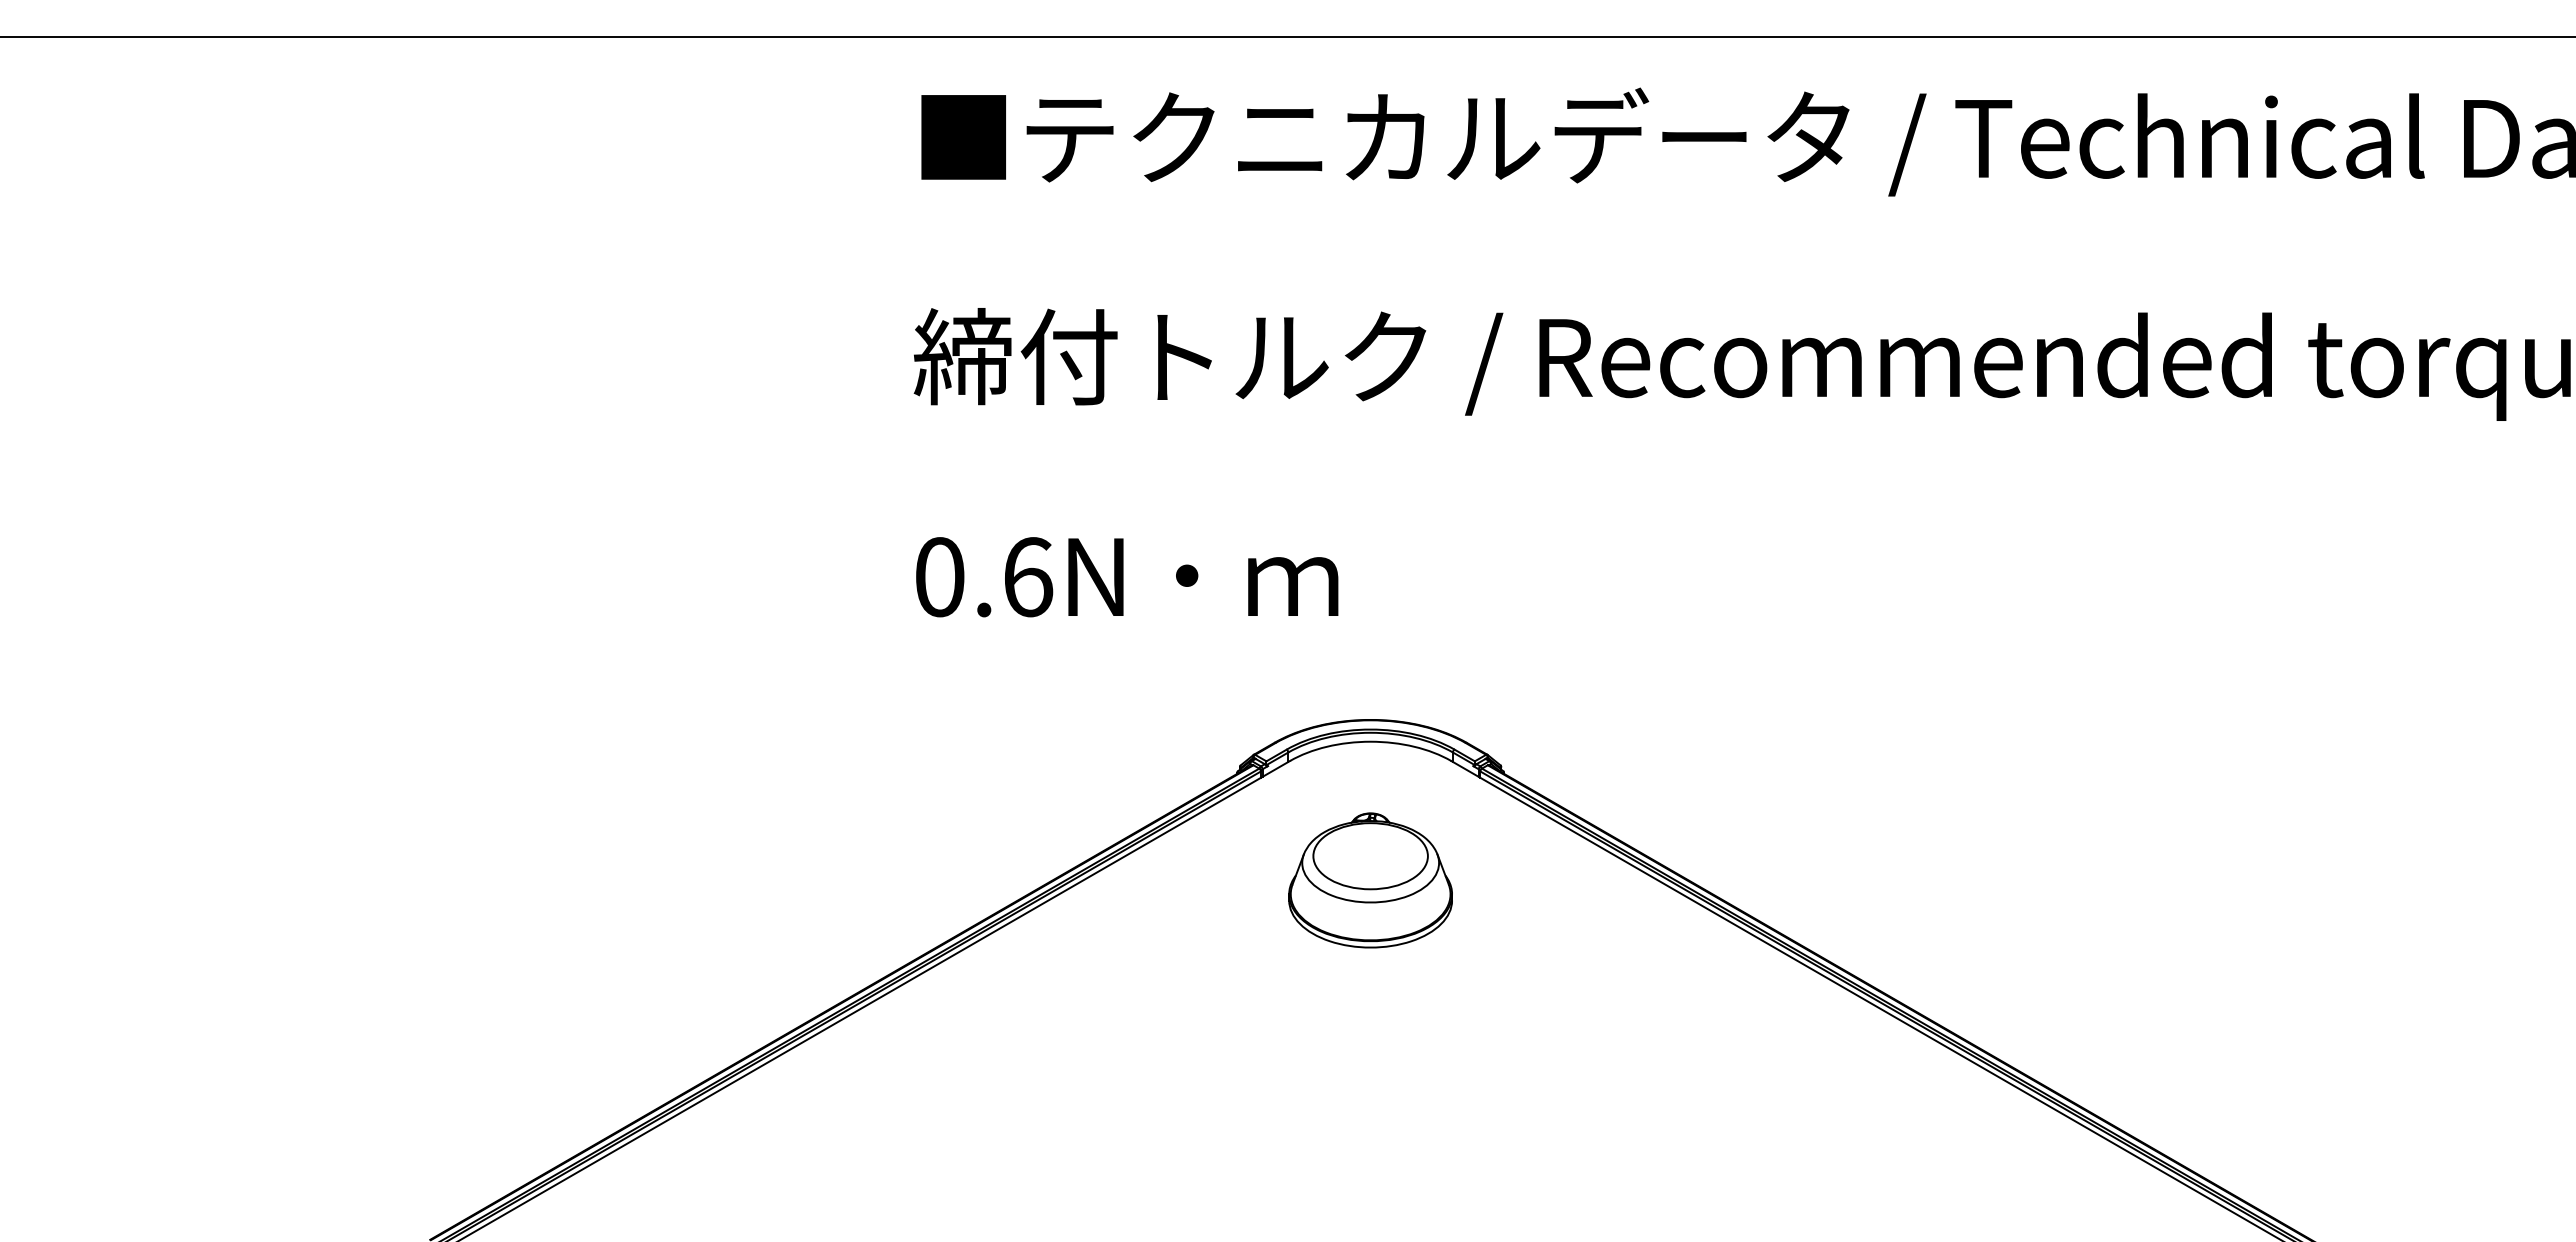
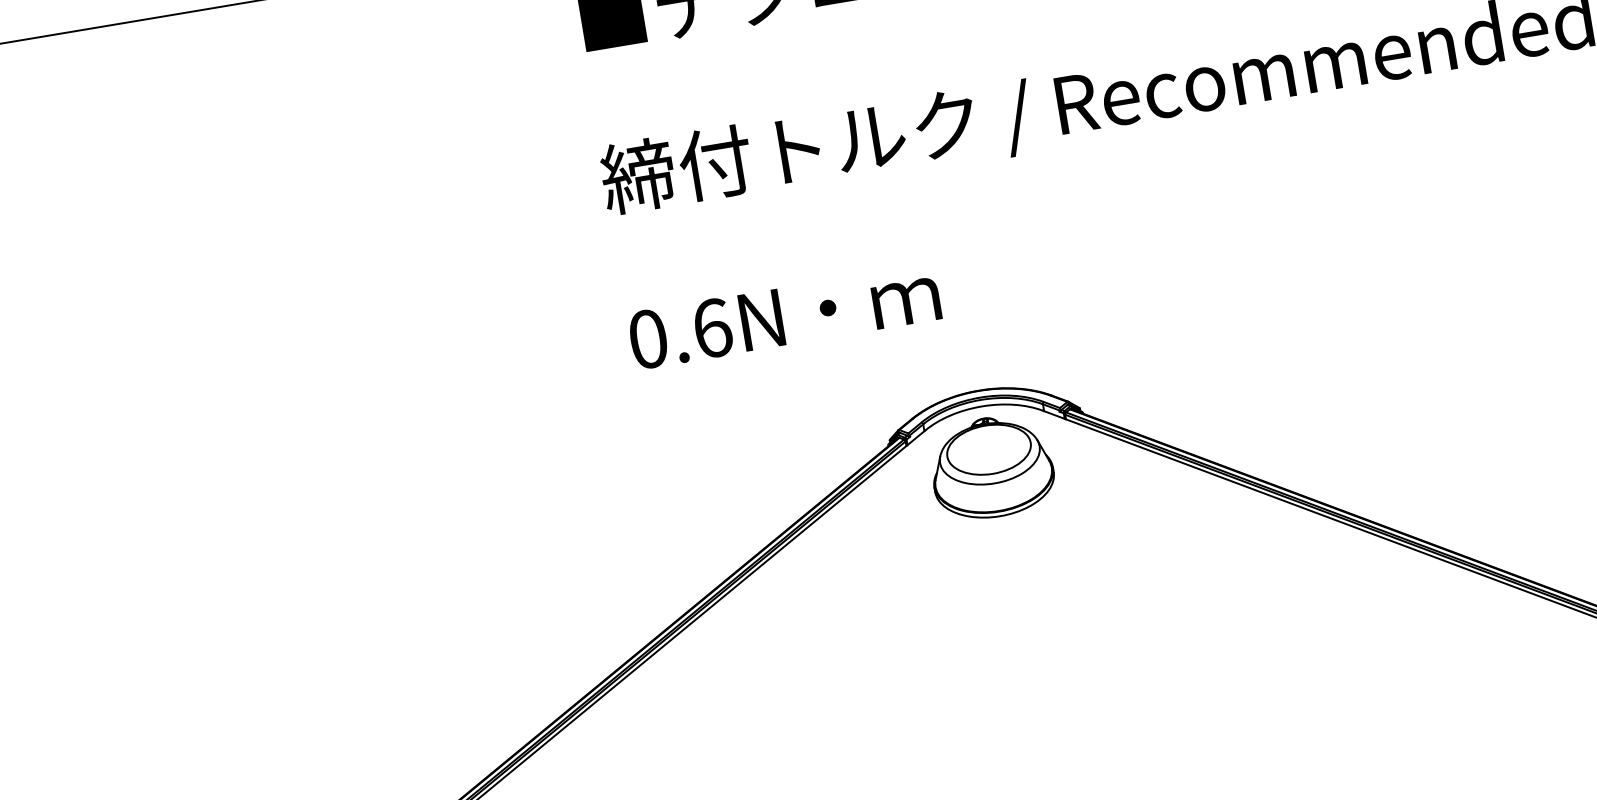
part: (1370, 880) -> (991, 467), moved

